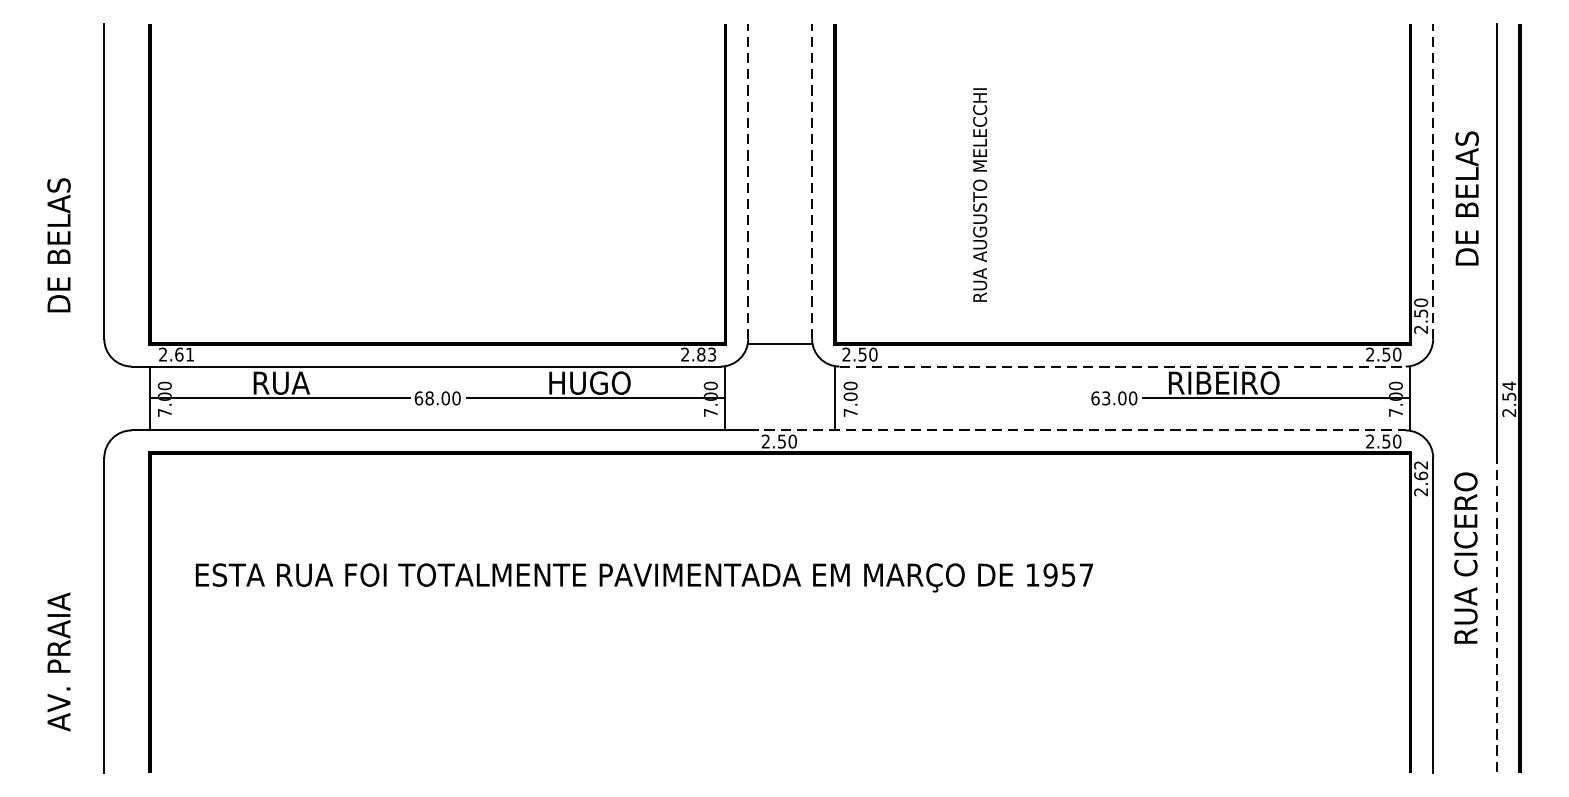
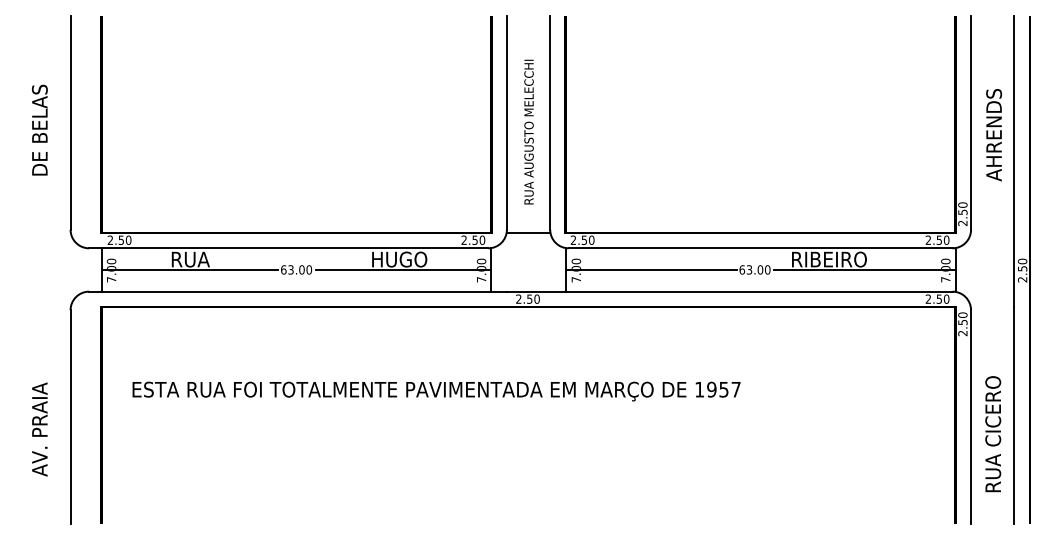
line: (747, 182) -> (506, 123), dashed -> solid
line: (812, 182) -> (550, 123), dashed -> solid
line: (1433, 182) -> (971, 123), dashed -> solid
text: (979, 194) -> (528, 131), moved
text: (1466, 207) -> (993, 140), DE BELAS -> AHRENDS
text: (58, 244) -> (39, 129), moved
text: (183, 353) -> (124, 239), 2.61 -> 2.50
text: (706, 353) -> (478, 239), 2.83 -> 2.50
line: (1122, 366) -> (760, 248), dashed -> solid
text: (1509, 385) -> (1022, 261), 2.54 -> 2.50
text: (428, 397) -> (290, 269), 68.00 -> 63.00
line: (960, 399) -> (650, 270), added
line: (1076, 430) -> (729, 291), dashed -> solid
text: (1420, 470) -> (962, 318), 2.62 -> 2.50
text: (1466, 558) -> (993, 434), moved
line: (1497, 613) -> (1014, 415), dashed -> solid
text: (58, 661) -> (39, 429), moved

